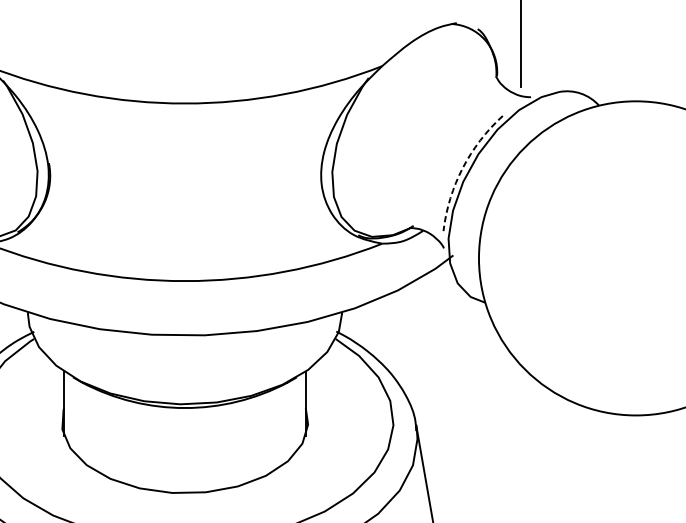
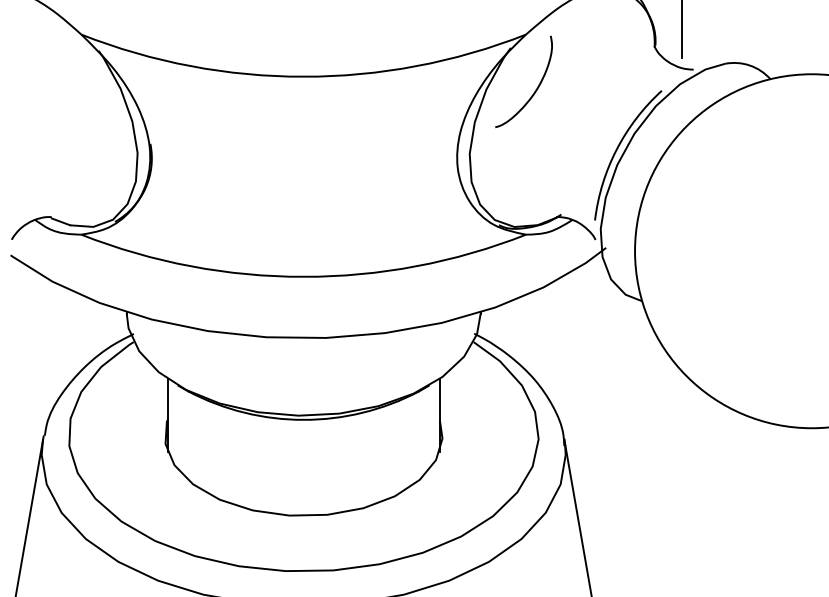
curve: (390, 114) -> (535, 89), added
arc: (462, 168) -> (616, 149), dashed -> solid

